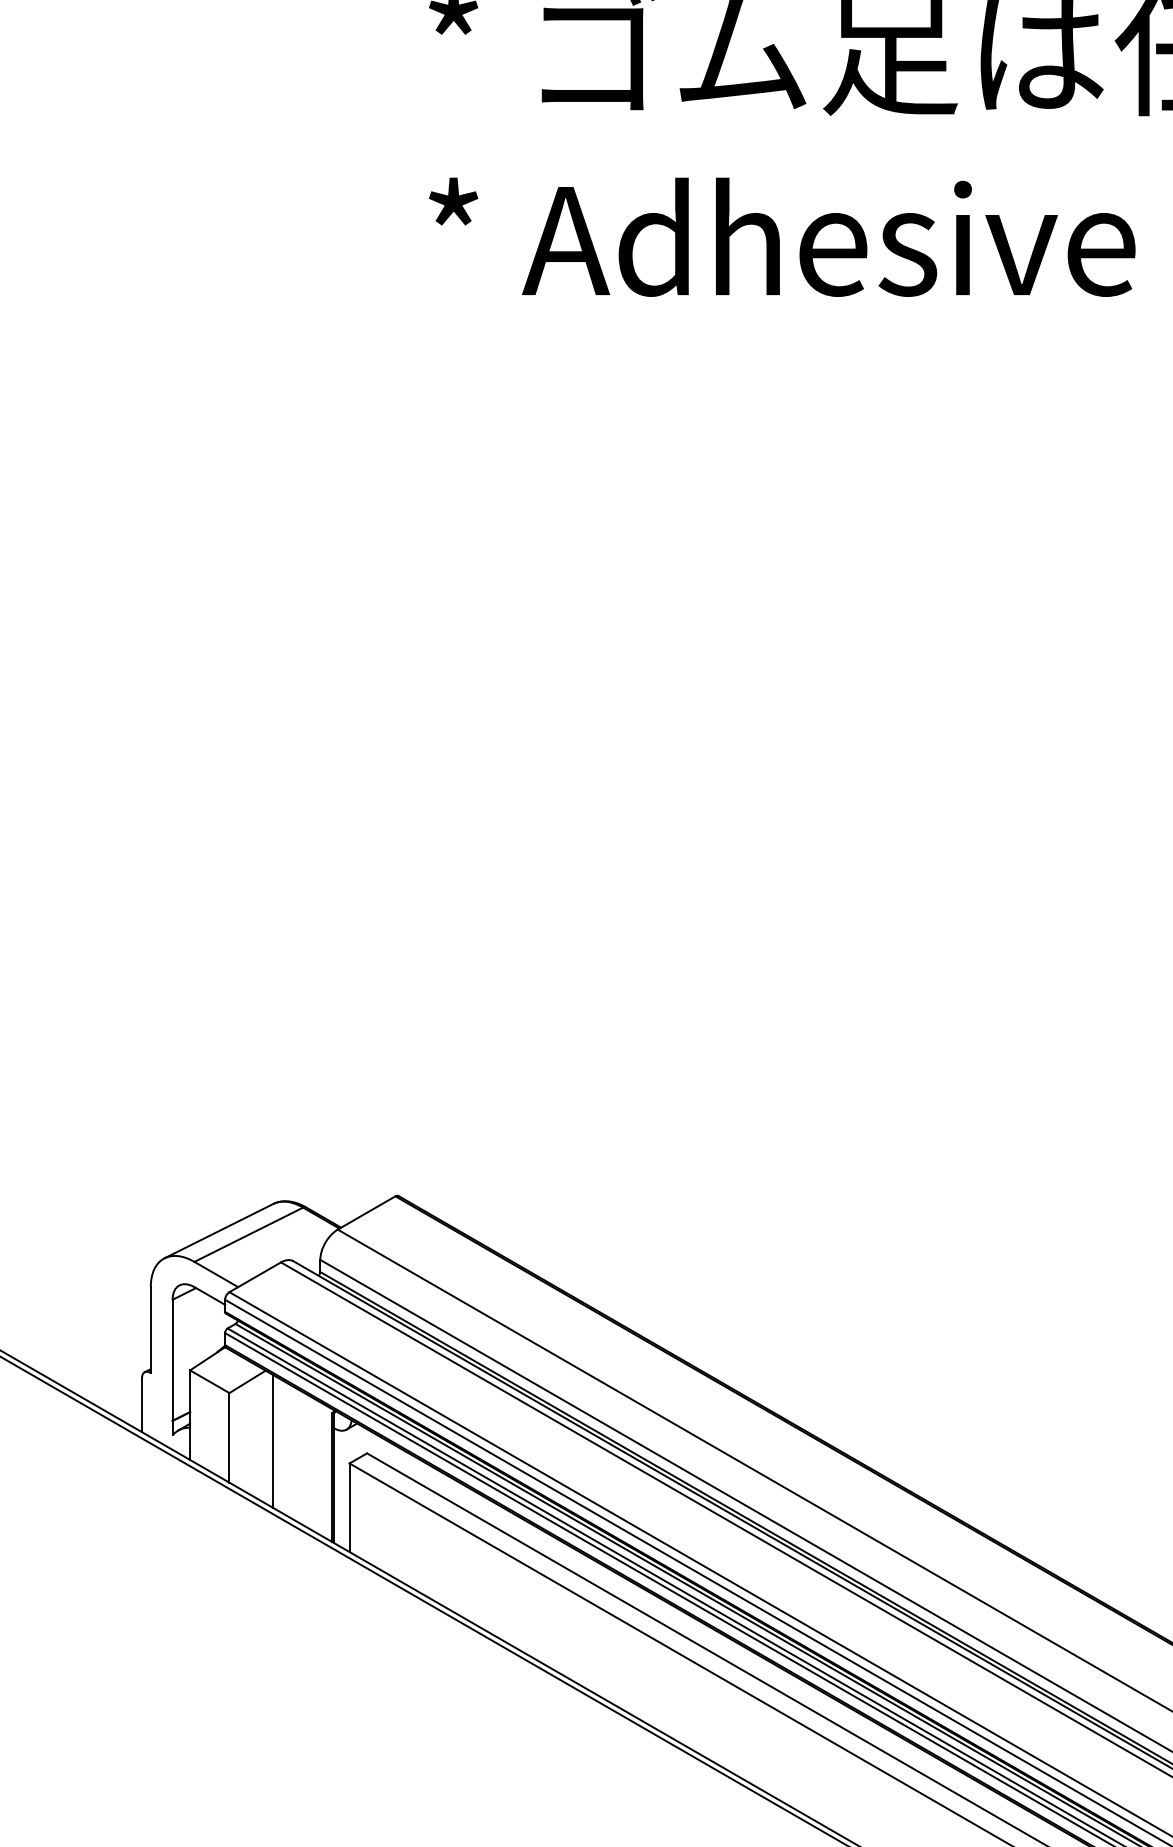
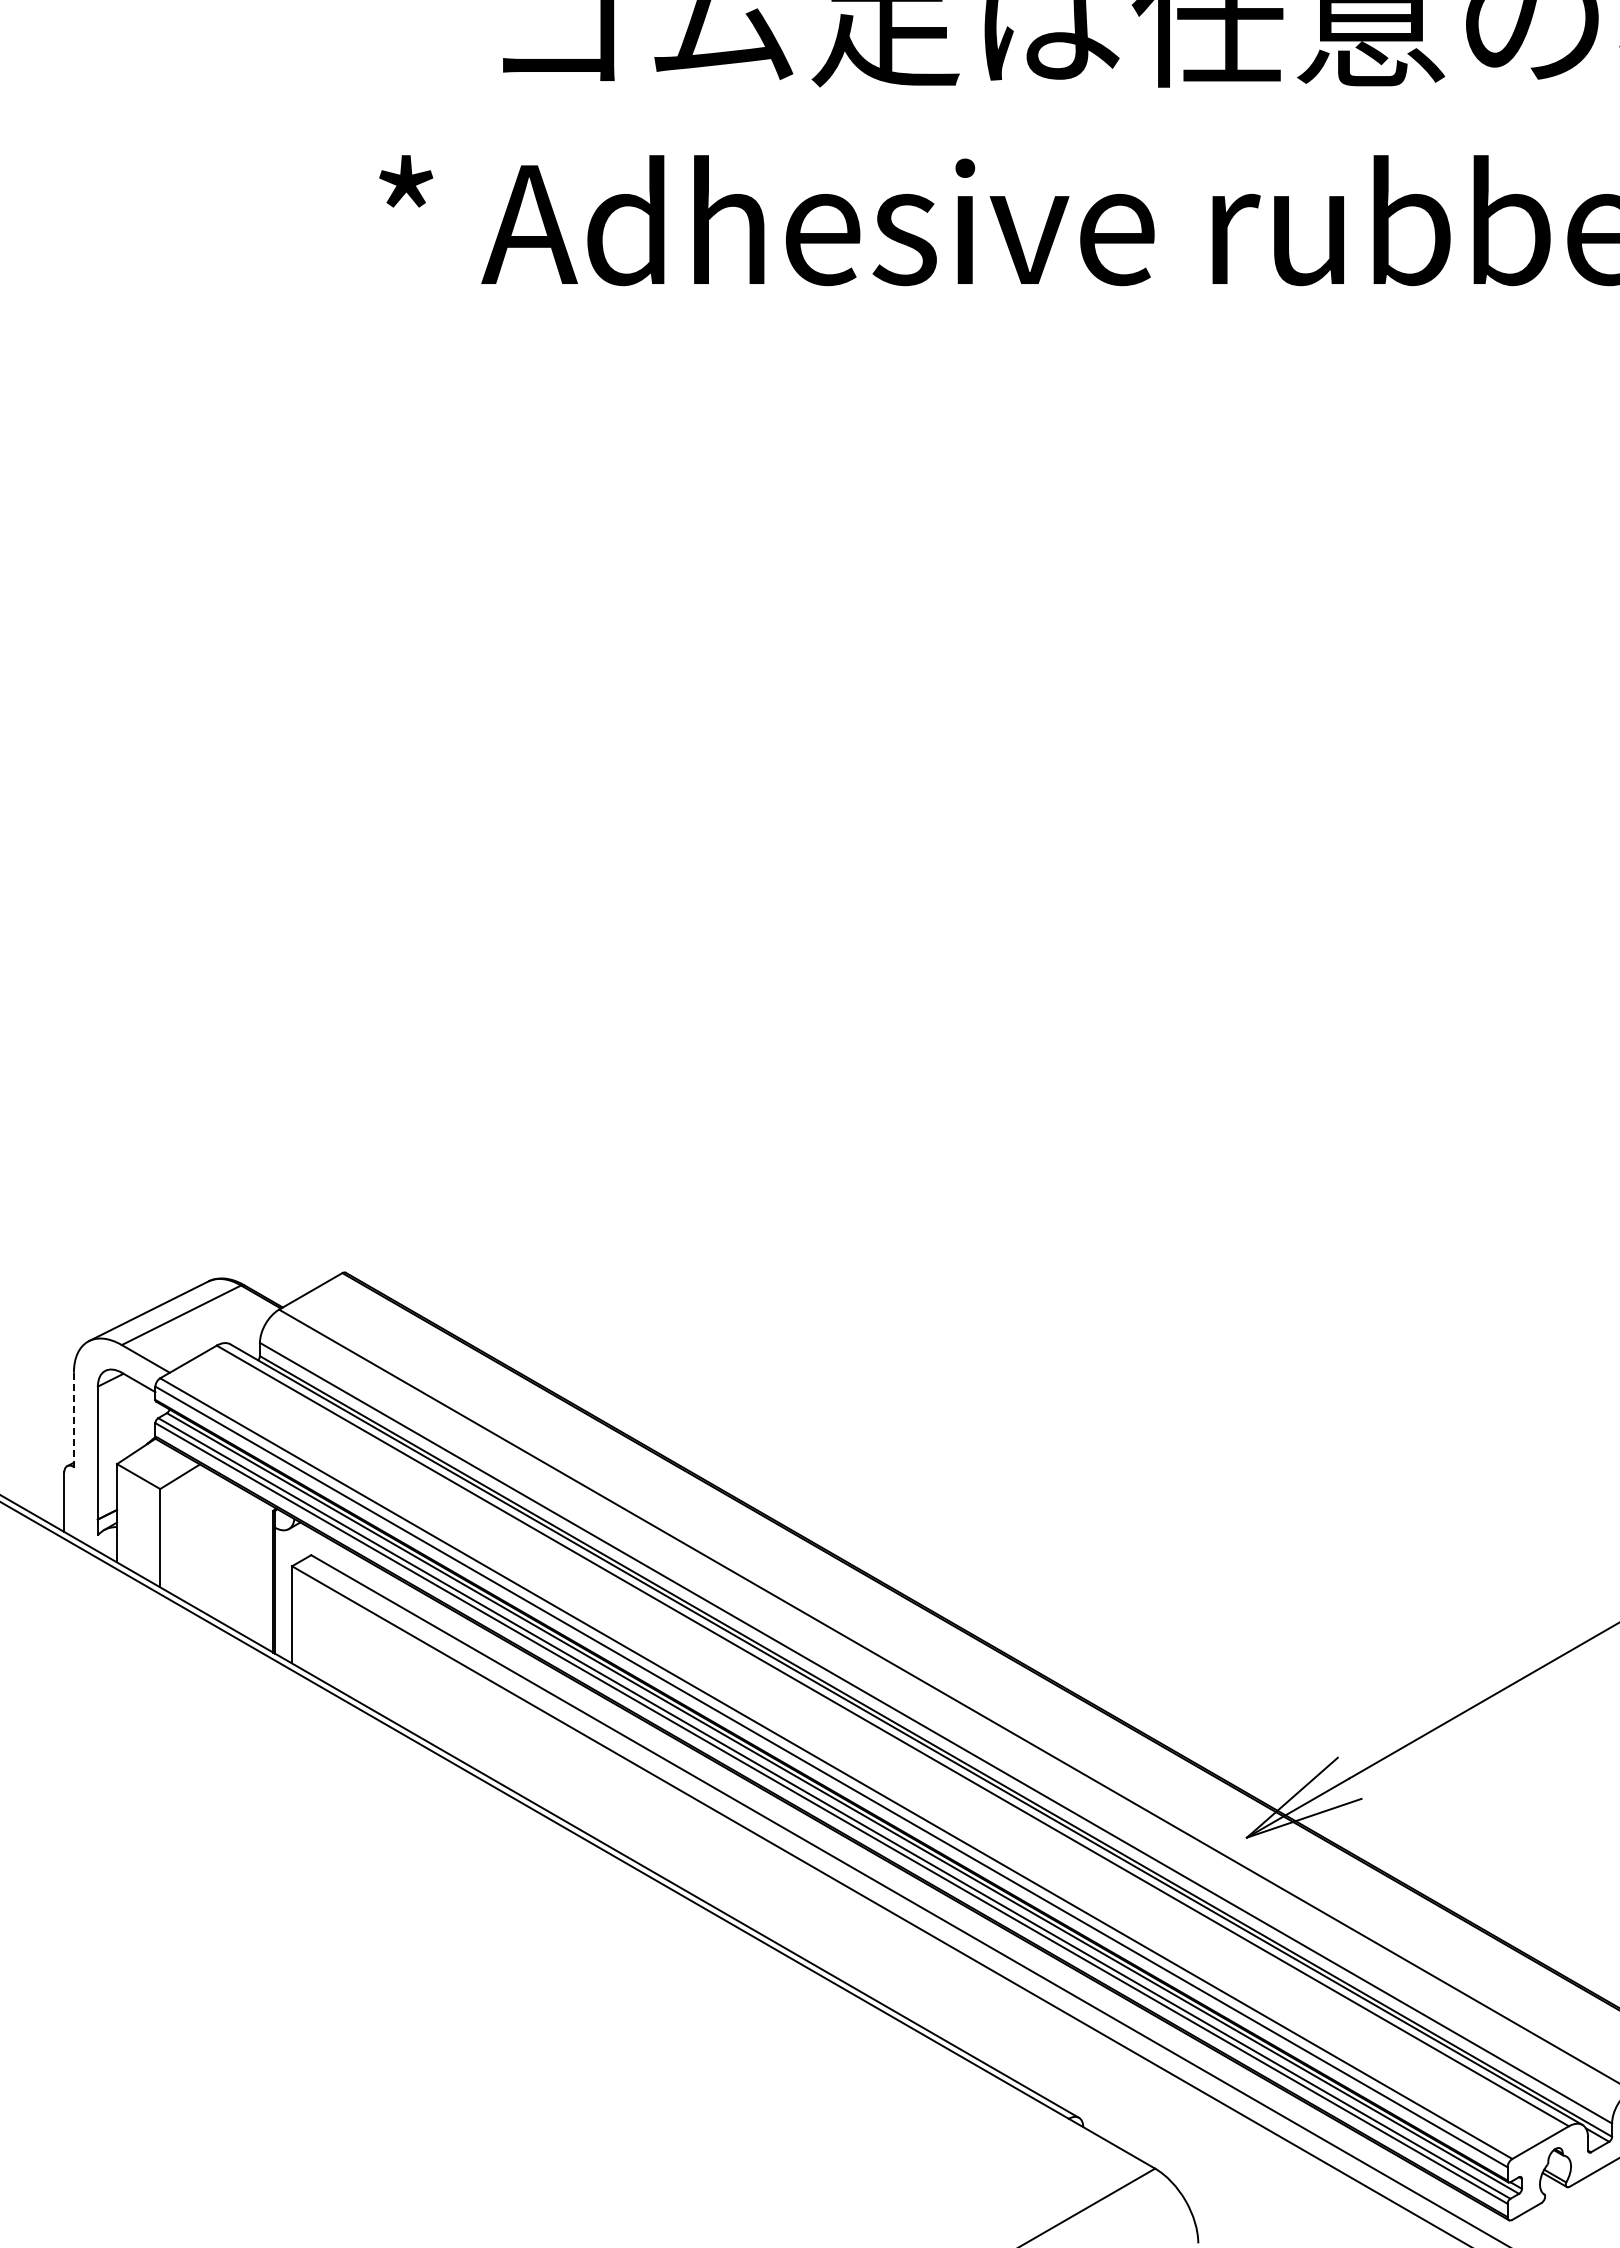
line: (150, 1330) -> (73, 1420), solid -> dashed
line: (273, 1441) -> (208, 1542), removed

